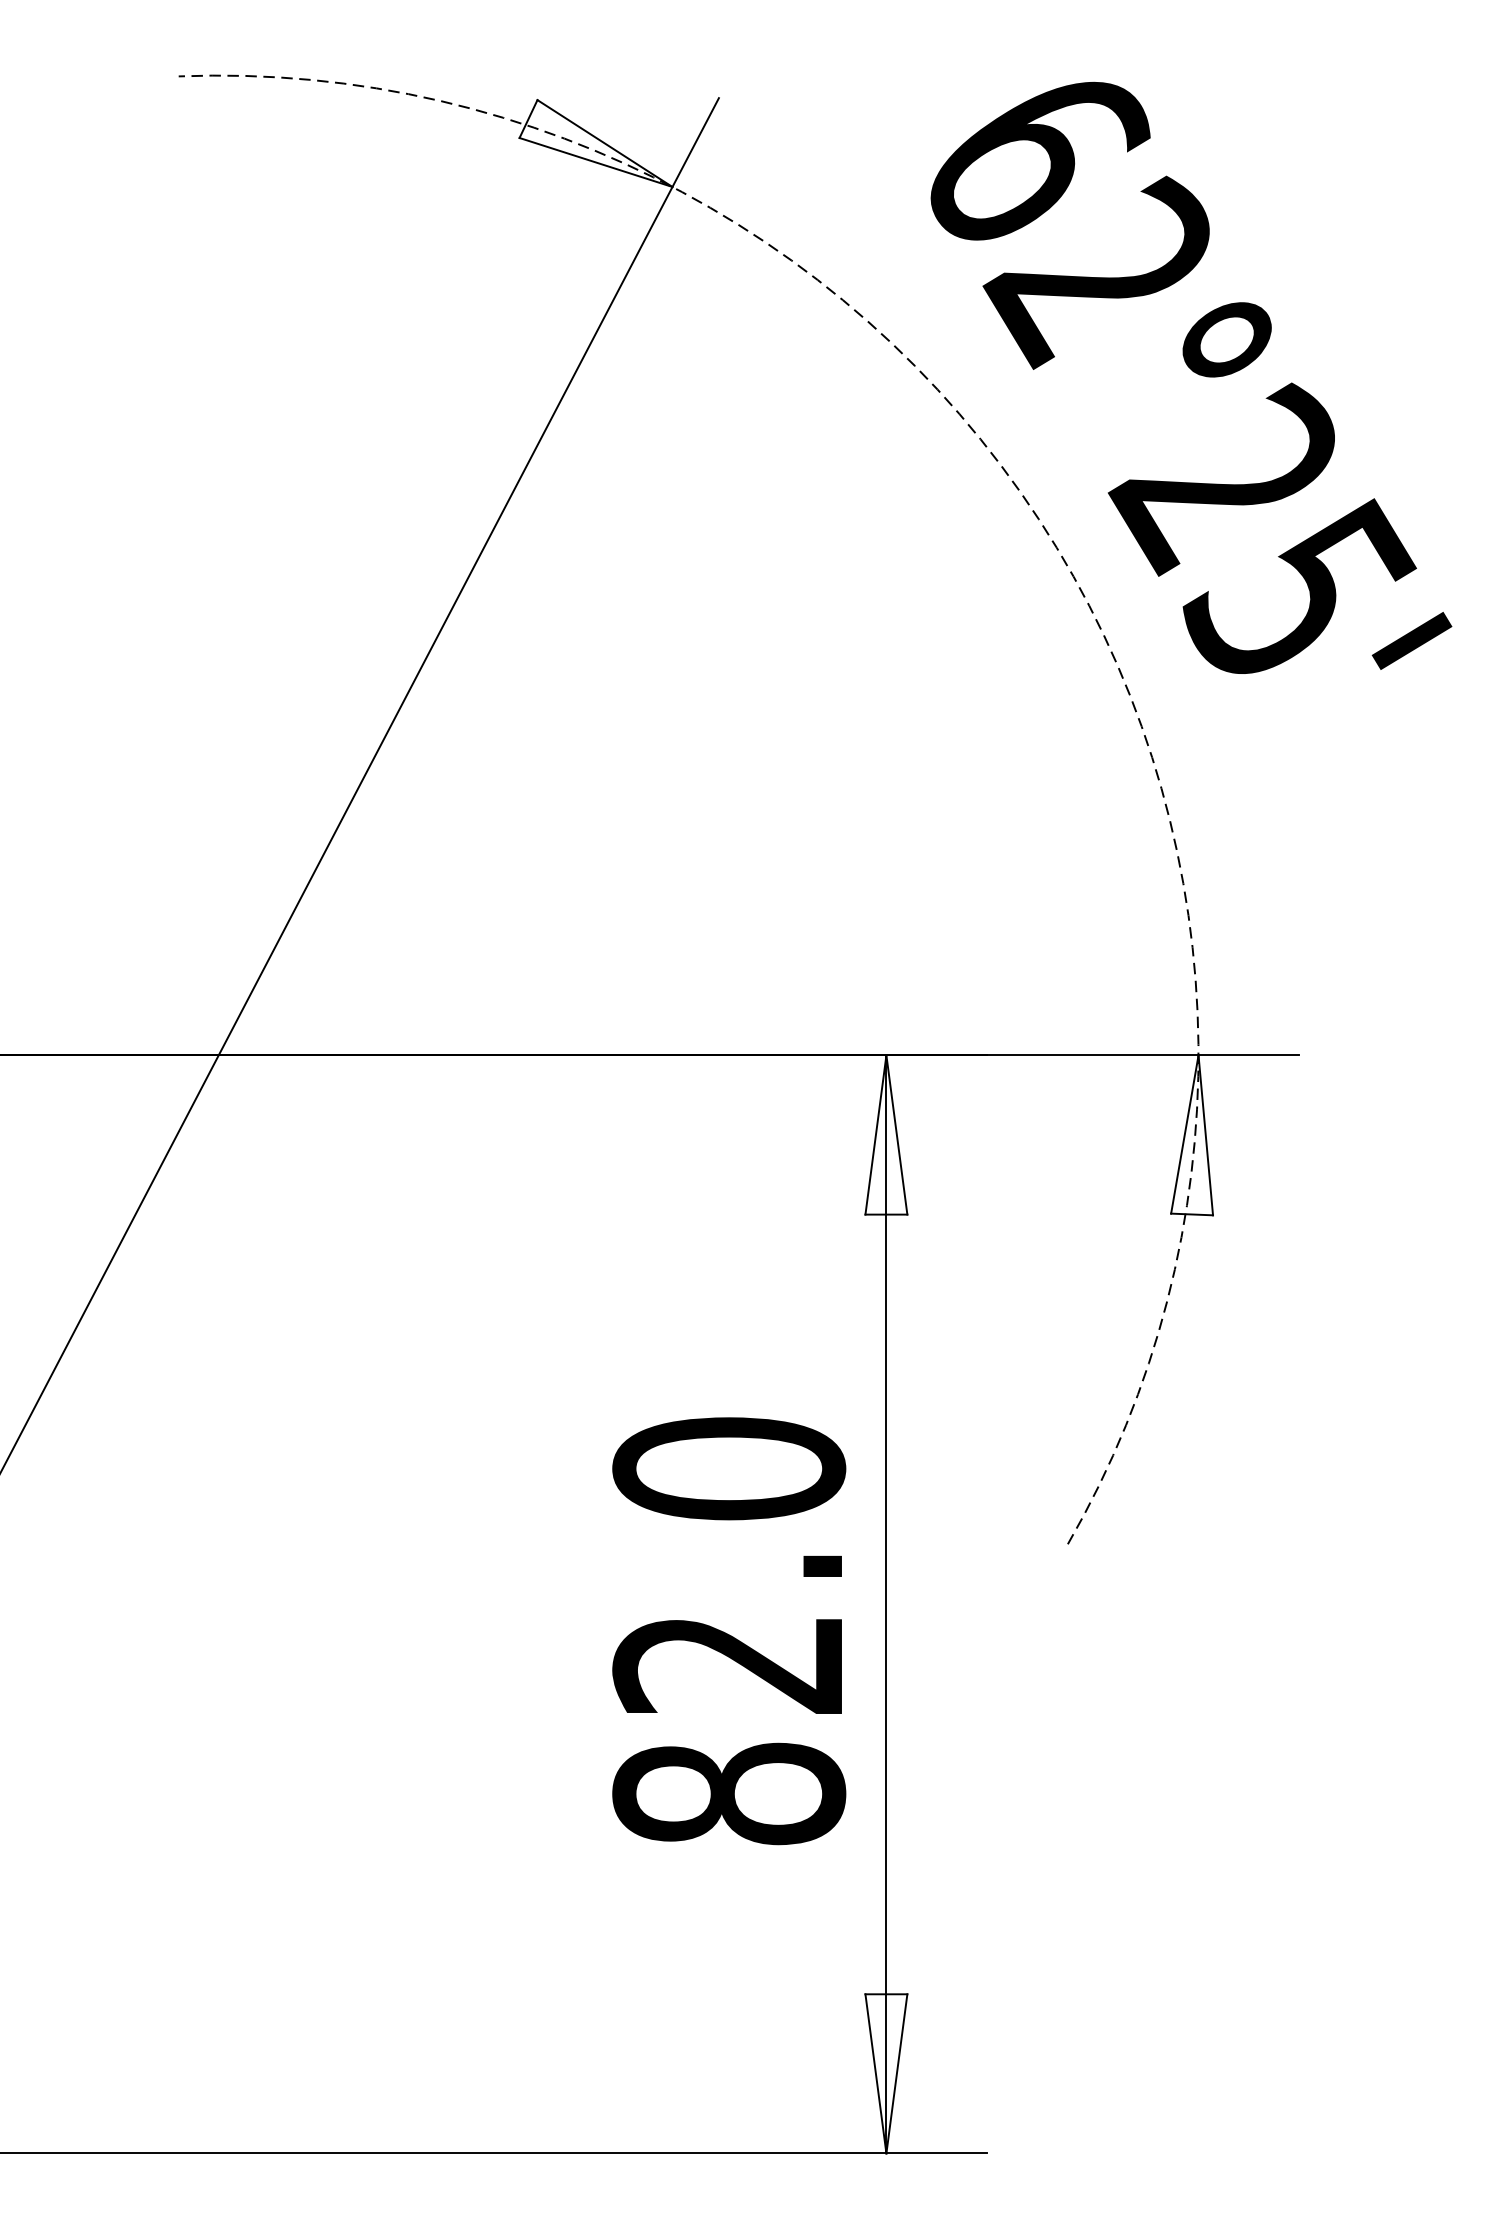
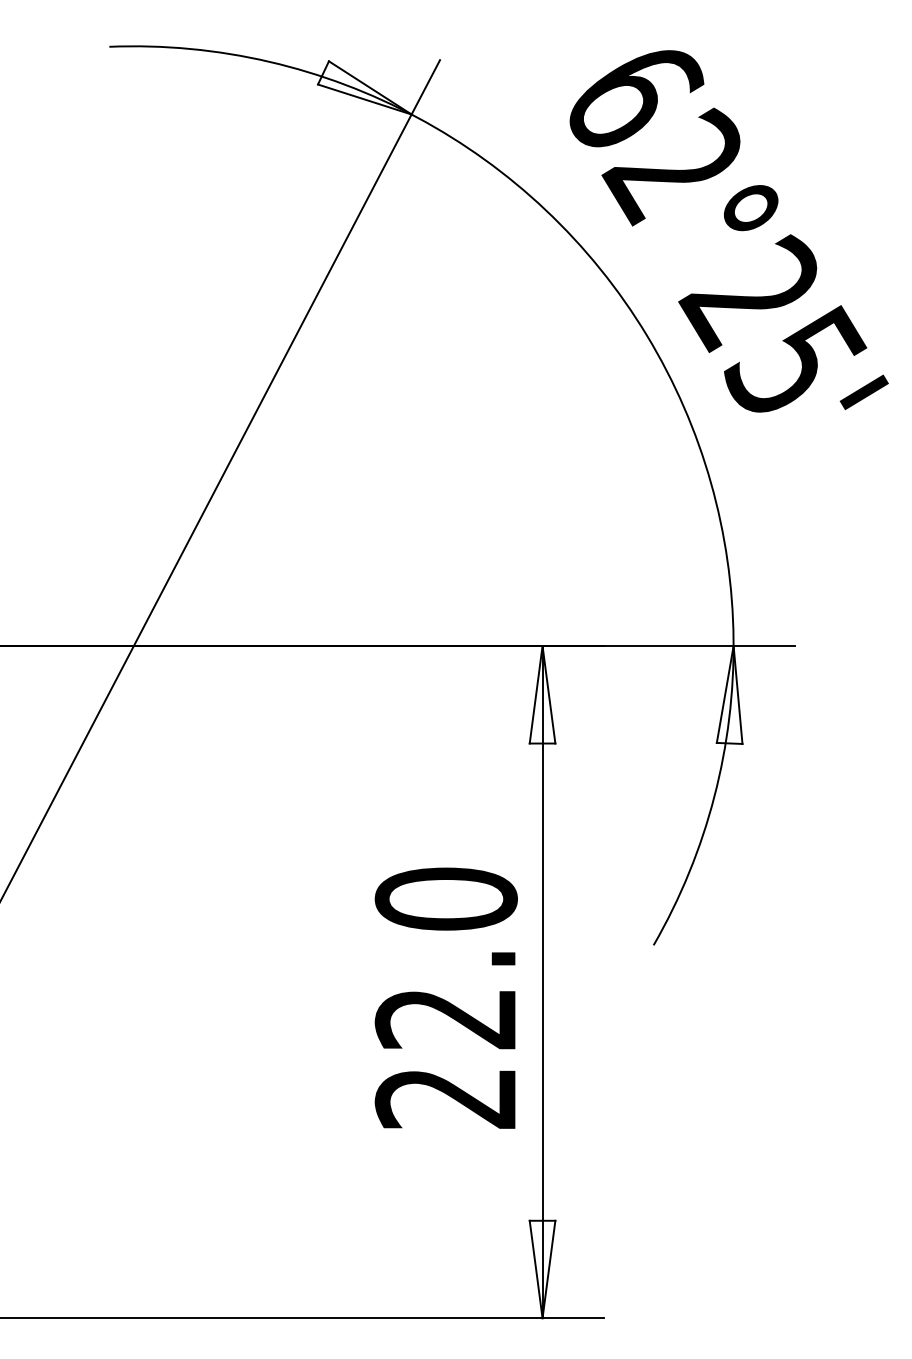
arc: (1056, 548) -> (646, 335), dashed -> solid
text: (727, 1792) -> (445, 1097), 82.0 -> 22.0

